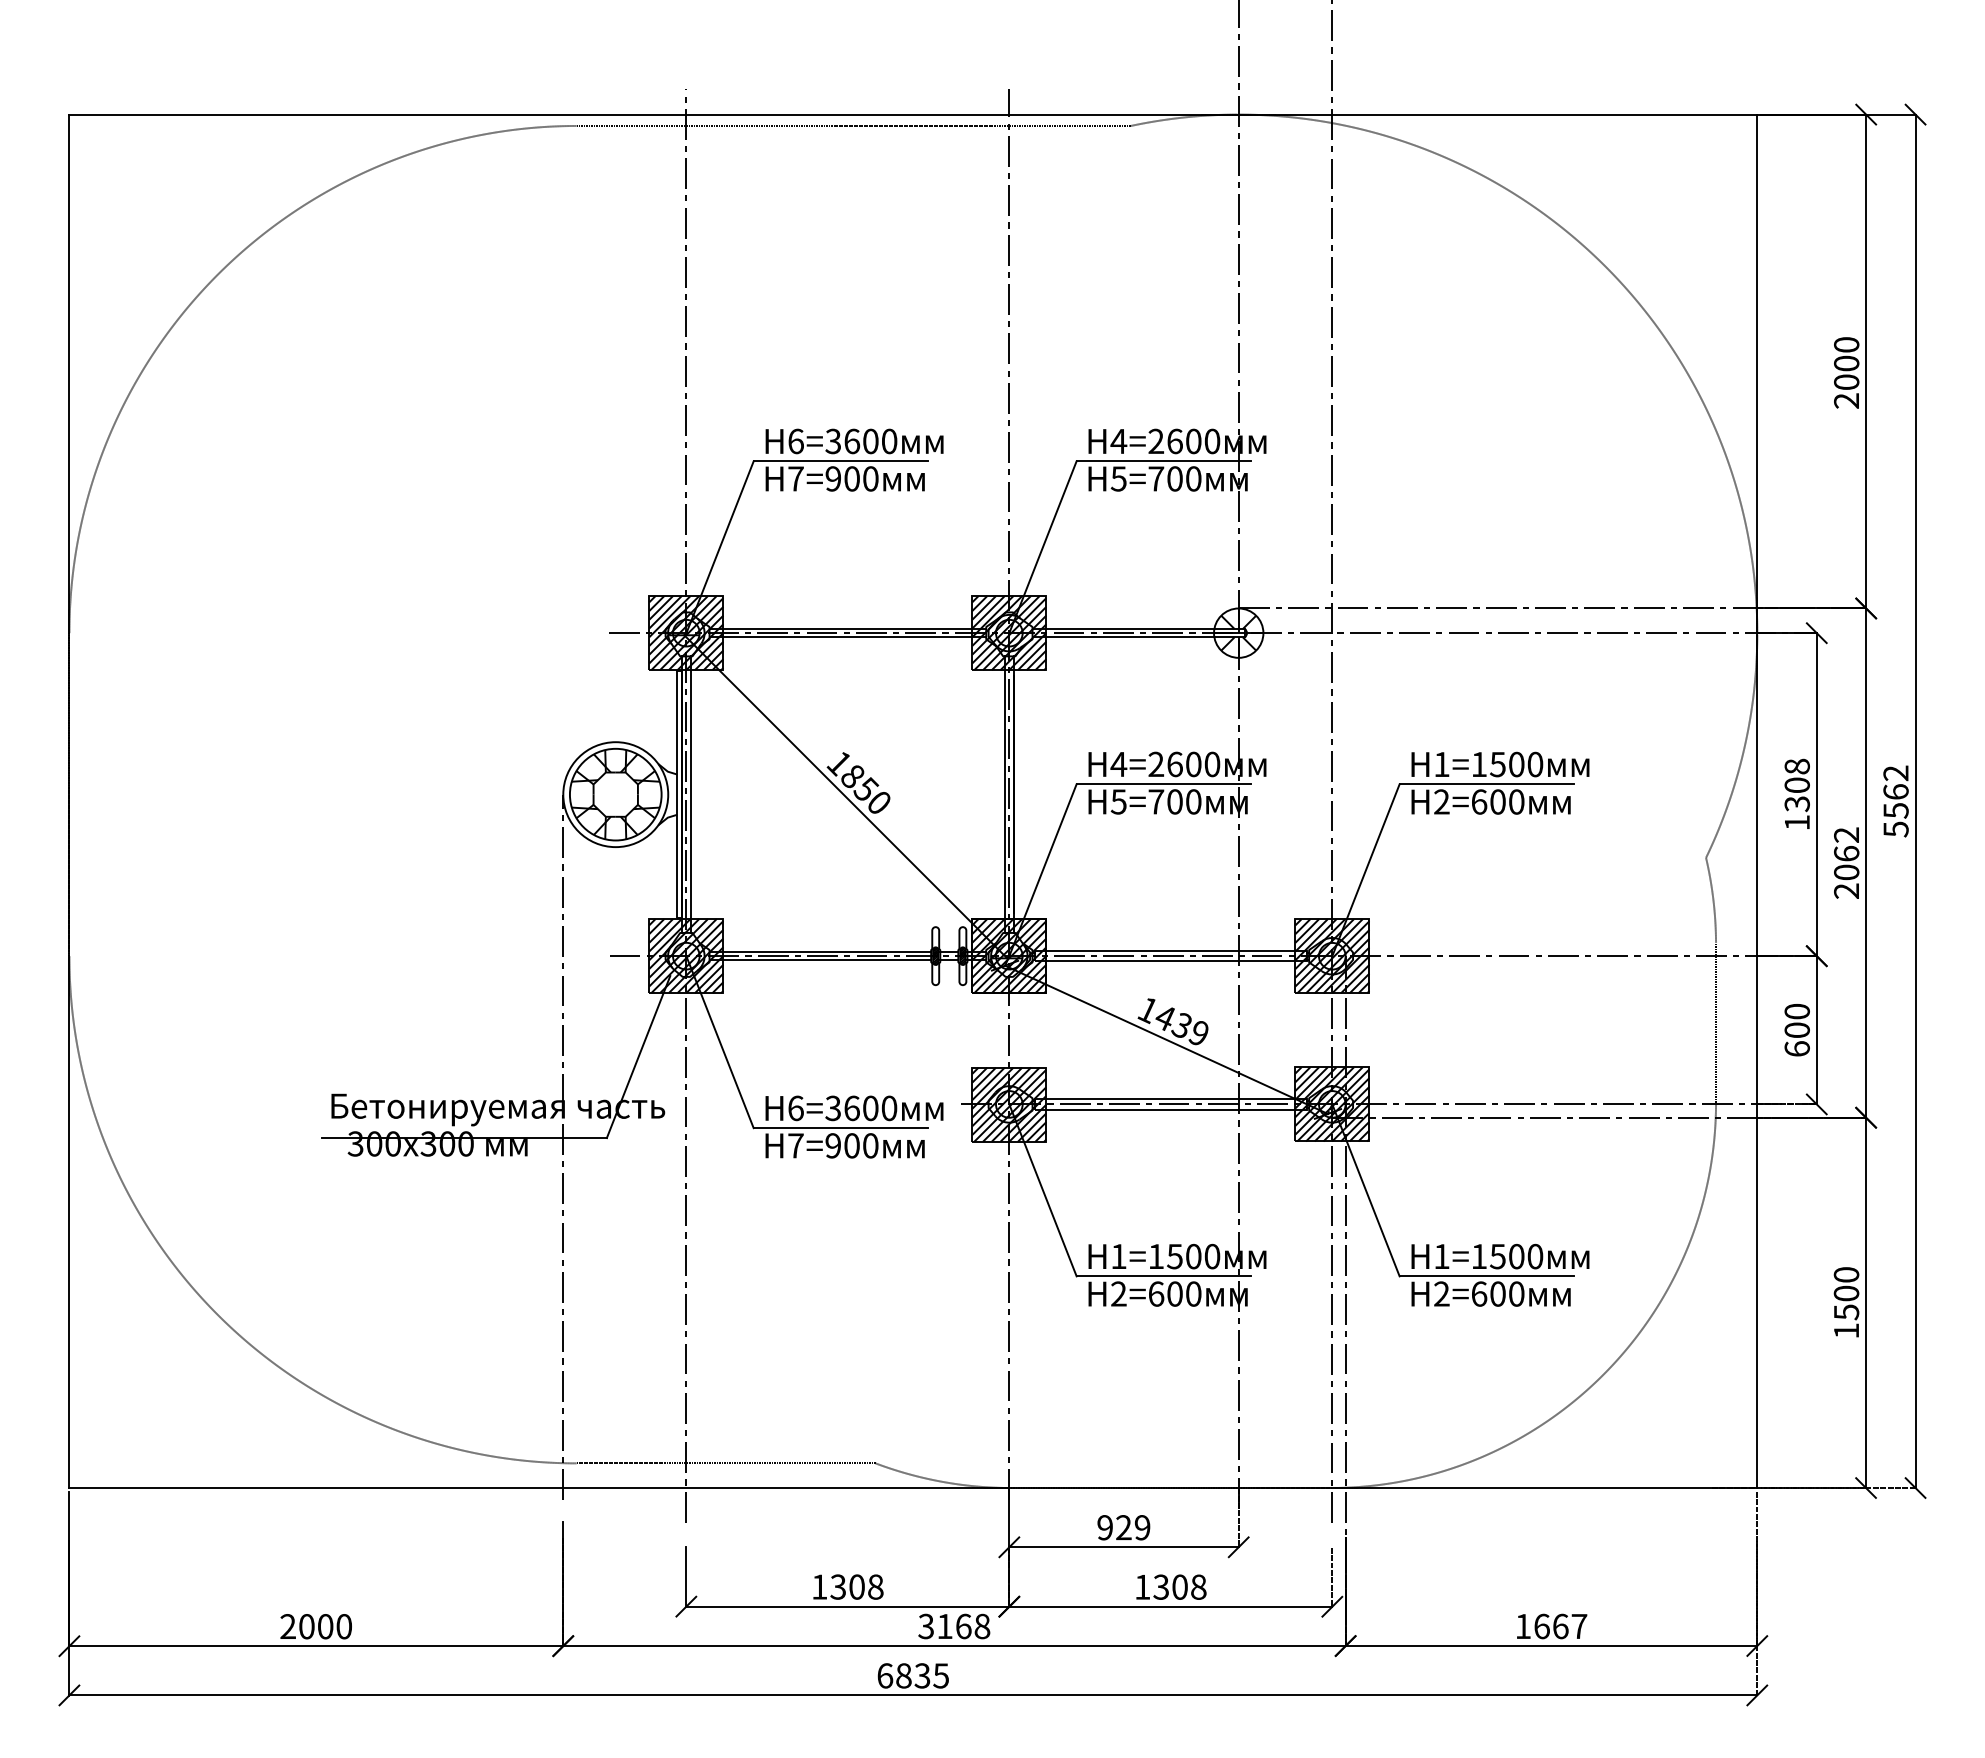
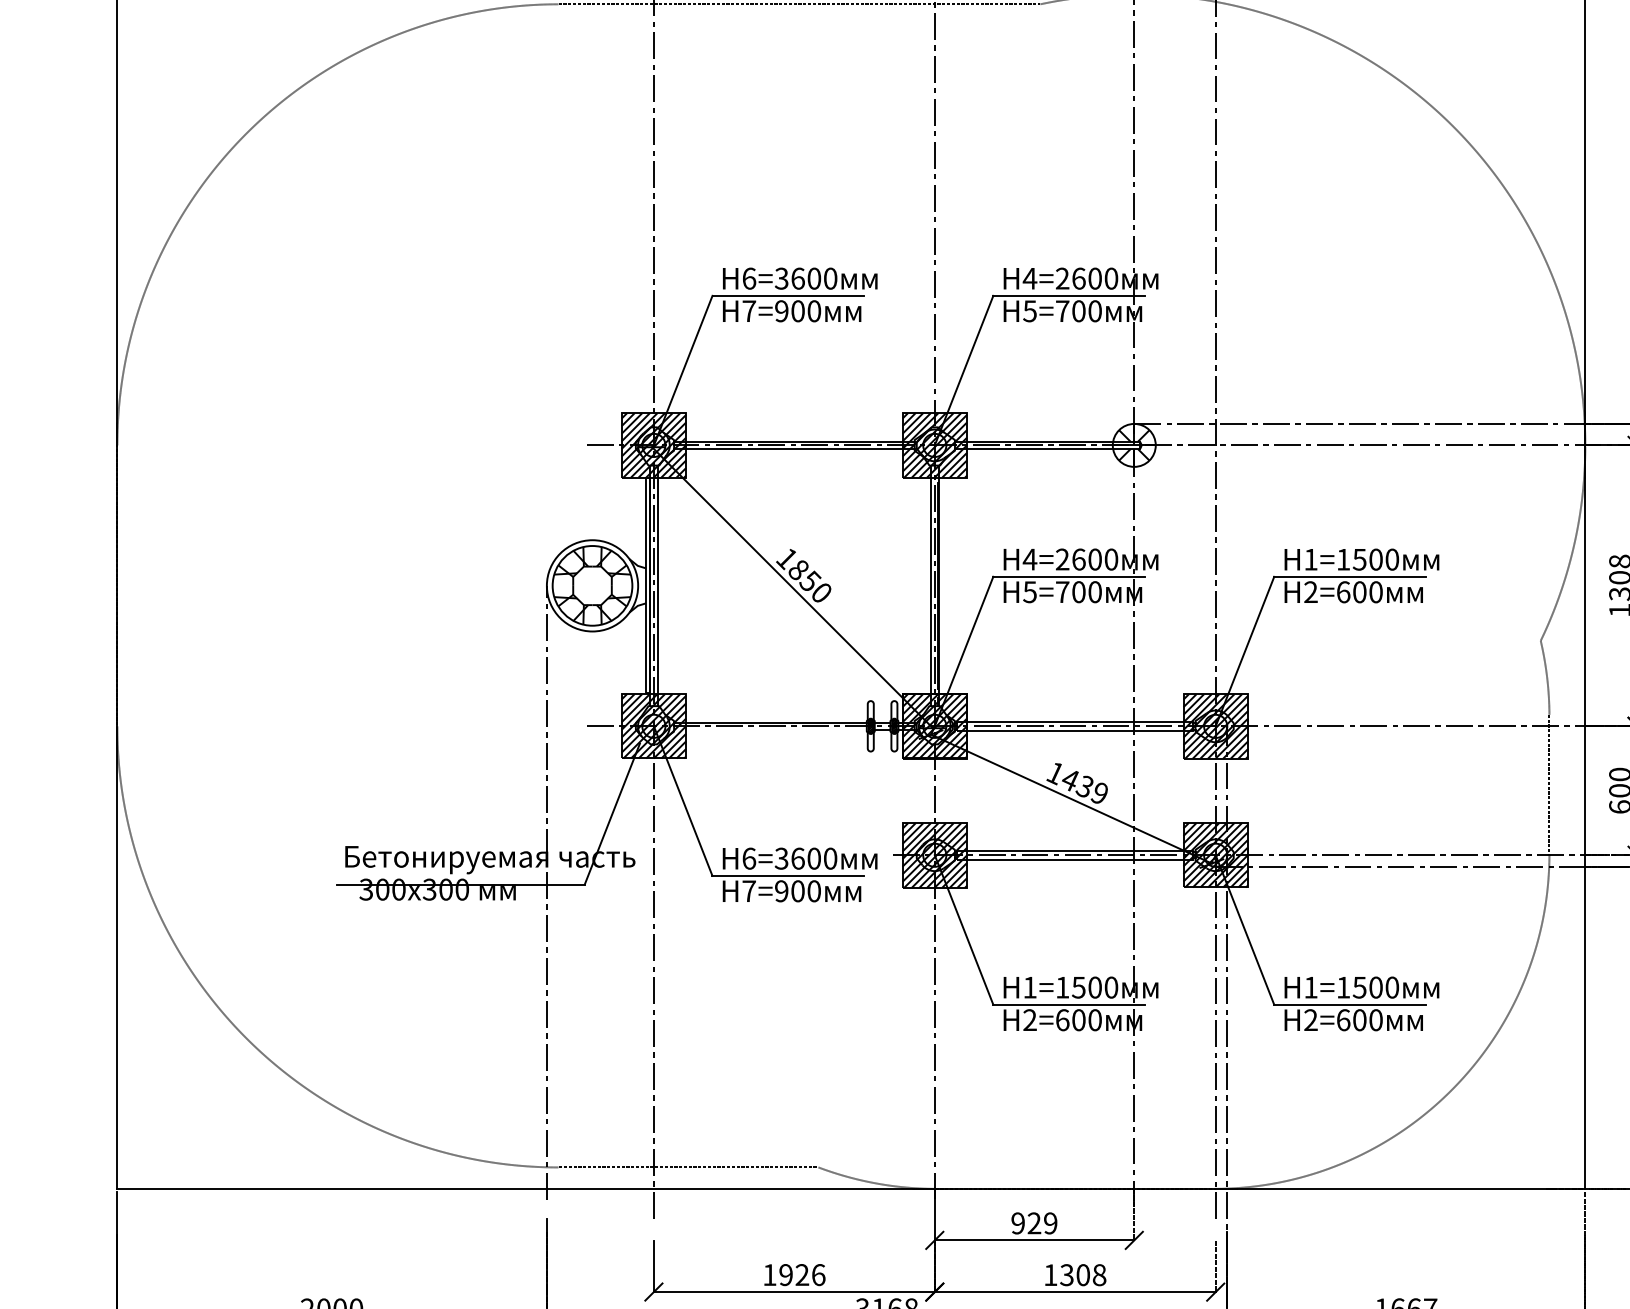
line: (820, 960) -> (770, 730), removed
text: (856, 1586) -> (801, 1274), 1308 -> 1926

